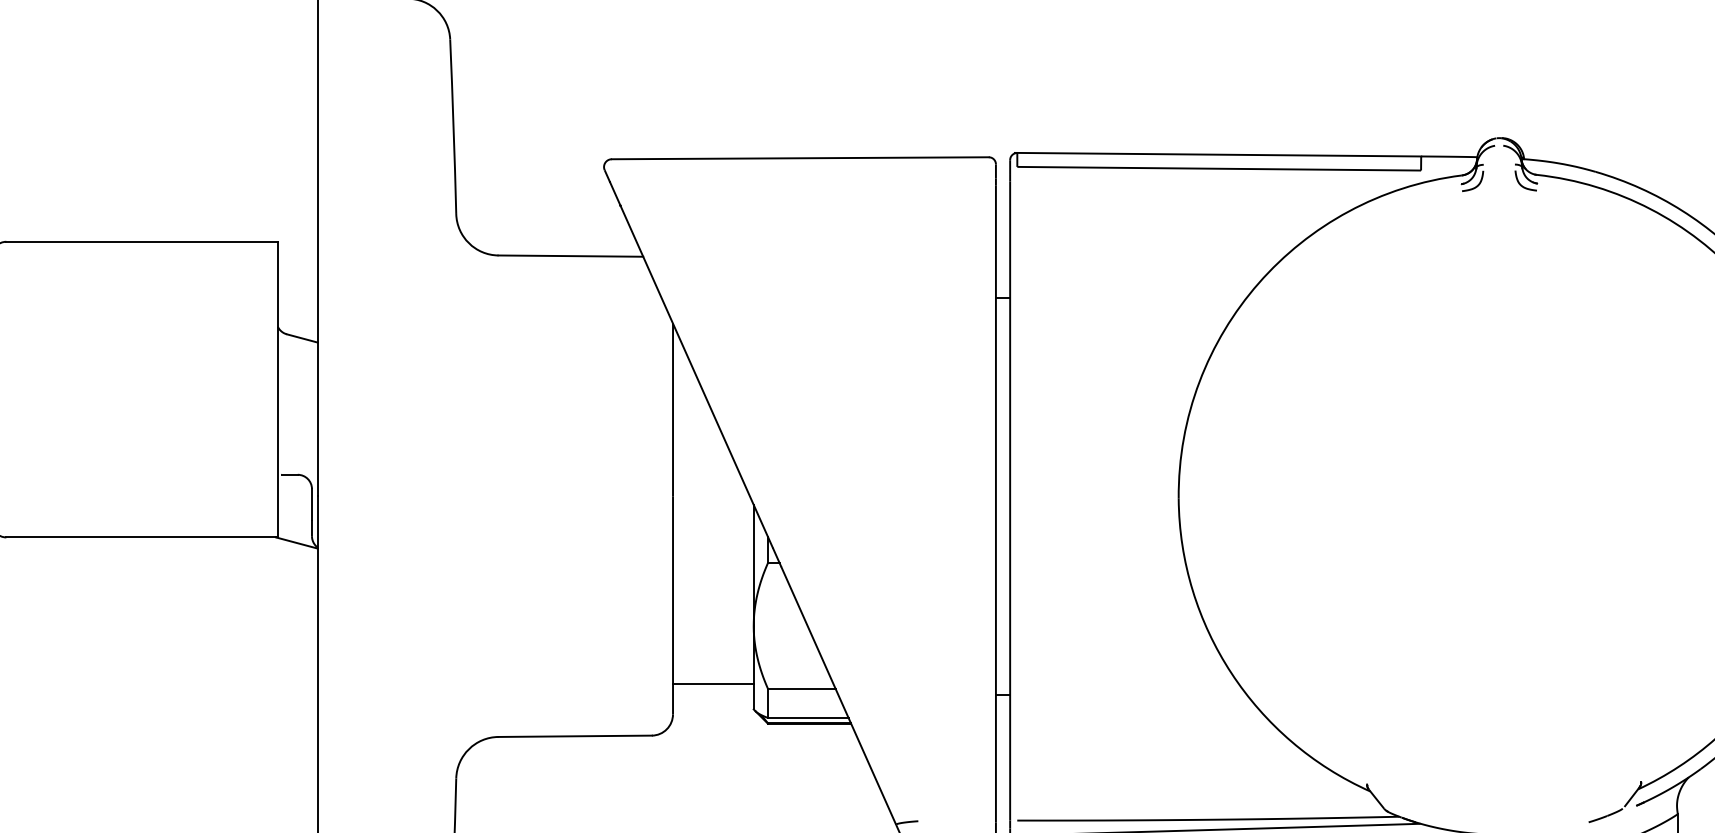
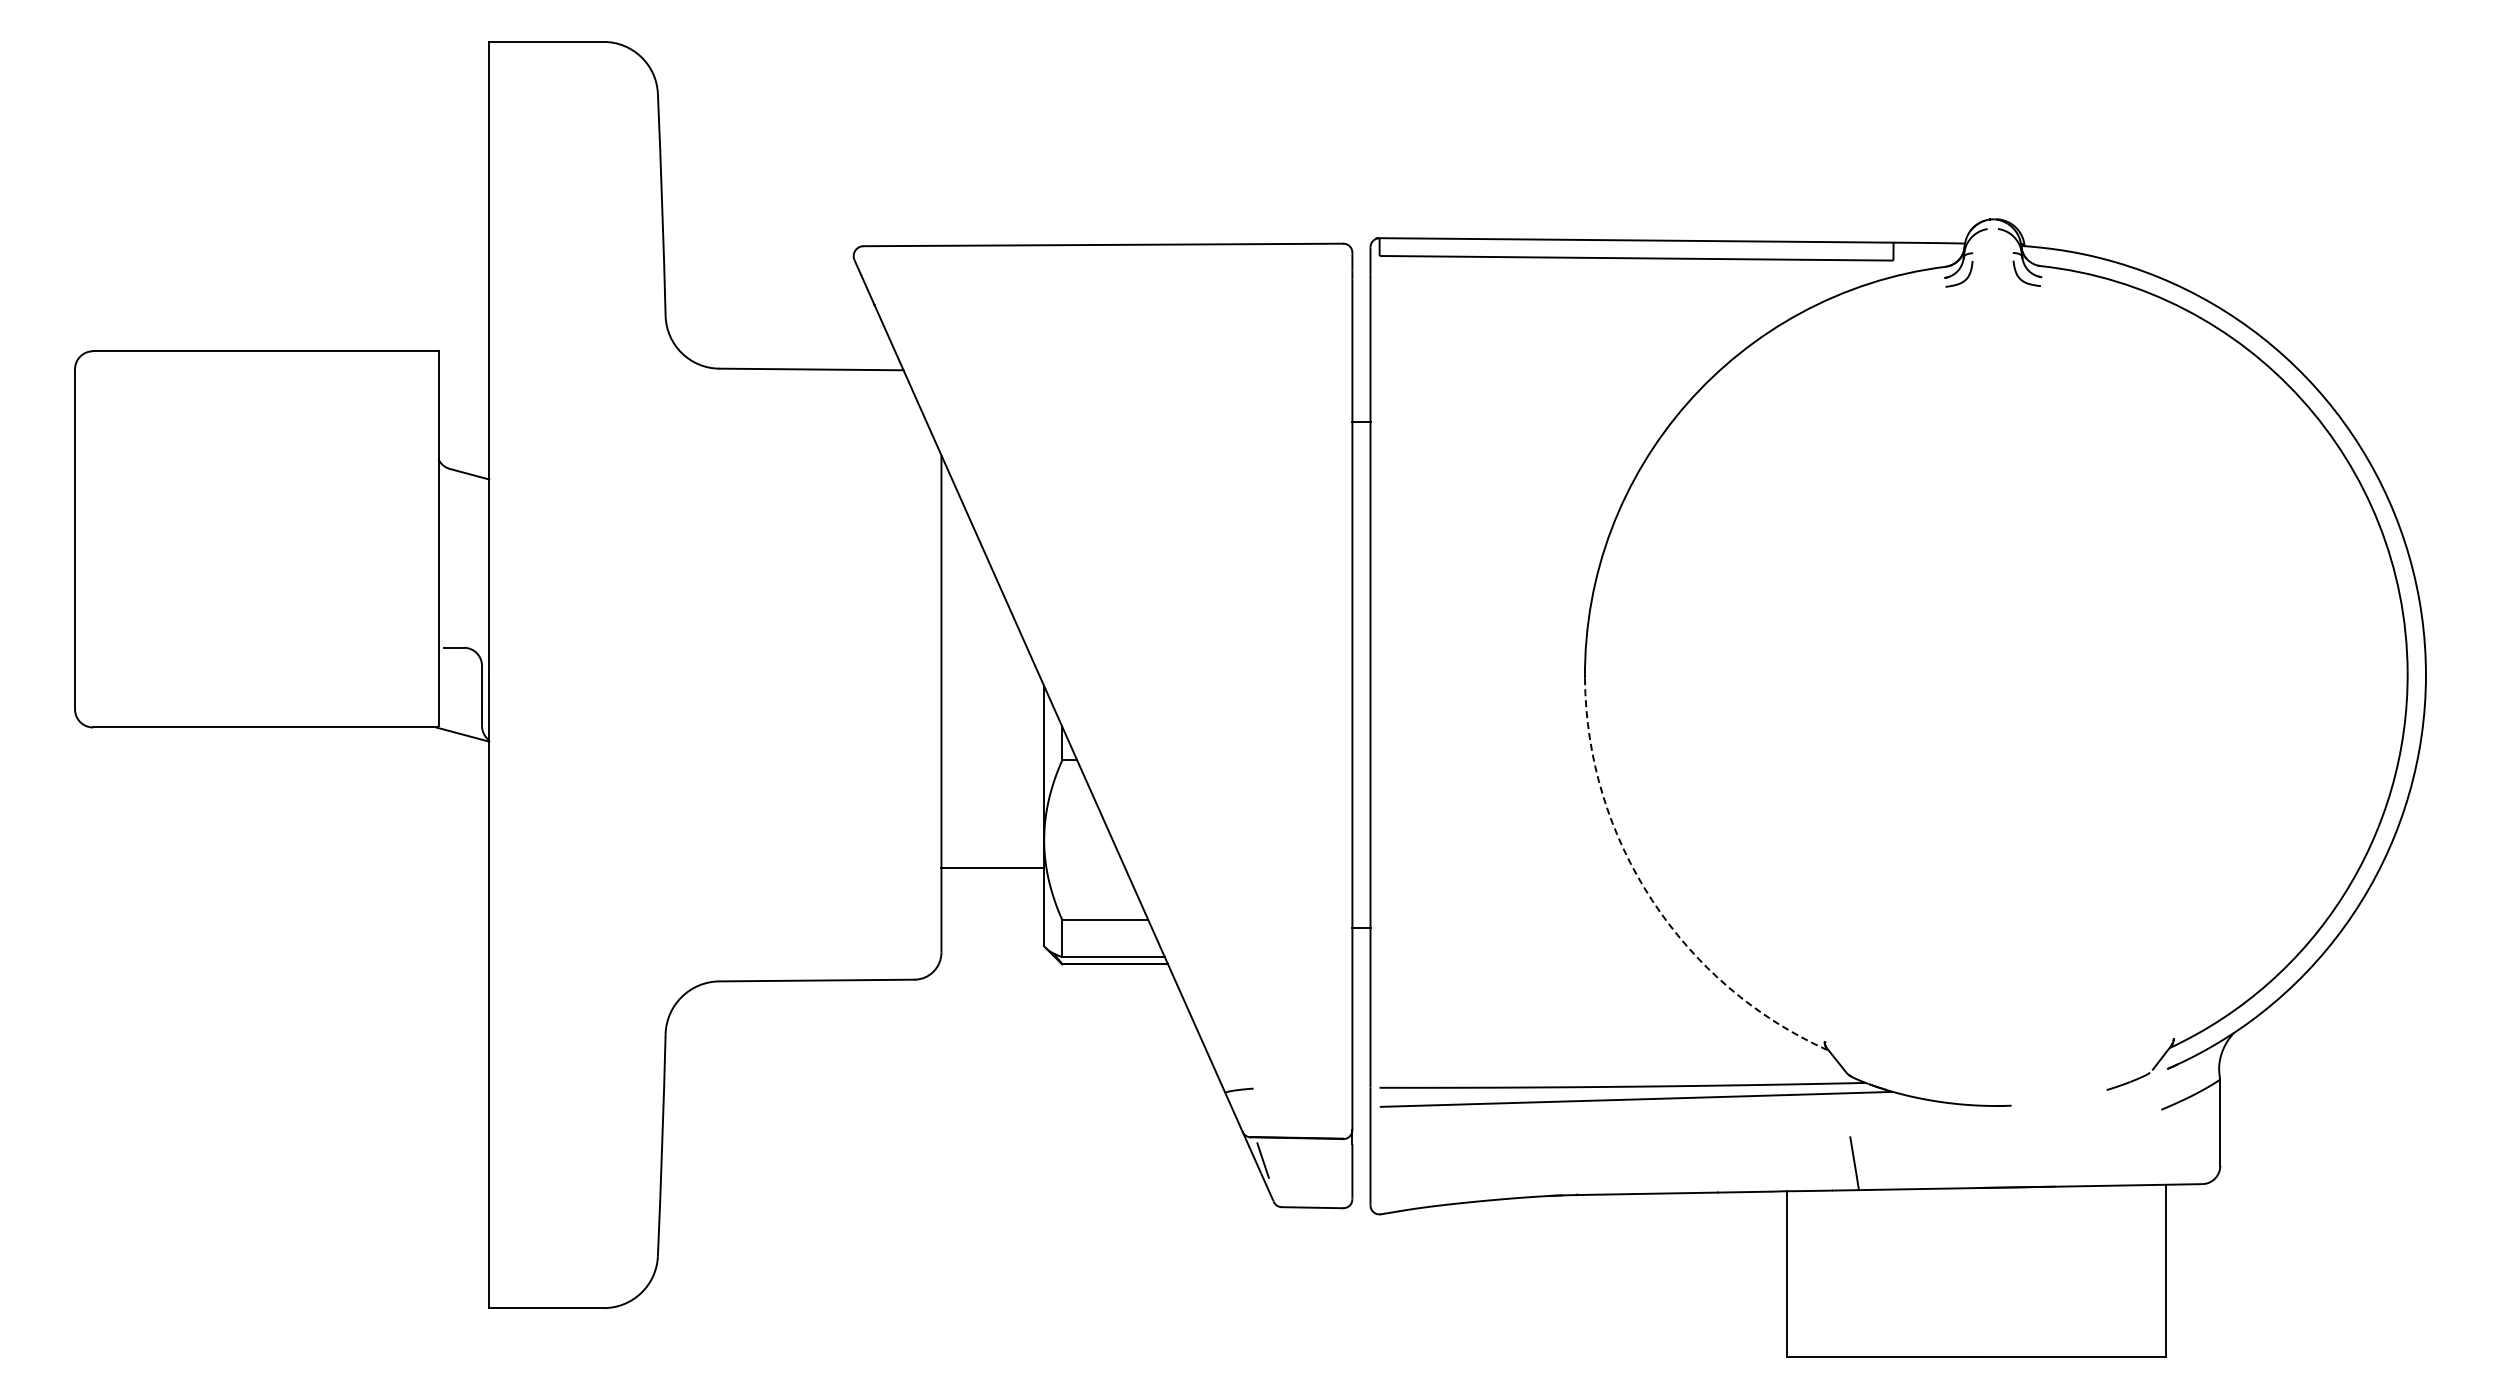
arc: (1231, 673) -> (1652, 900), solid -> dashed
line: (713, 684) -> (992, 868), moved

